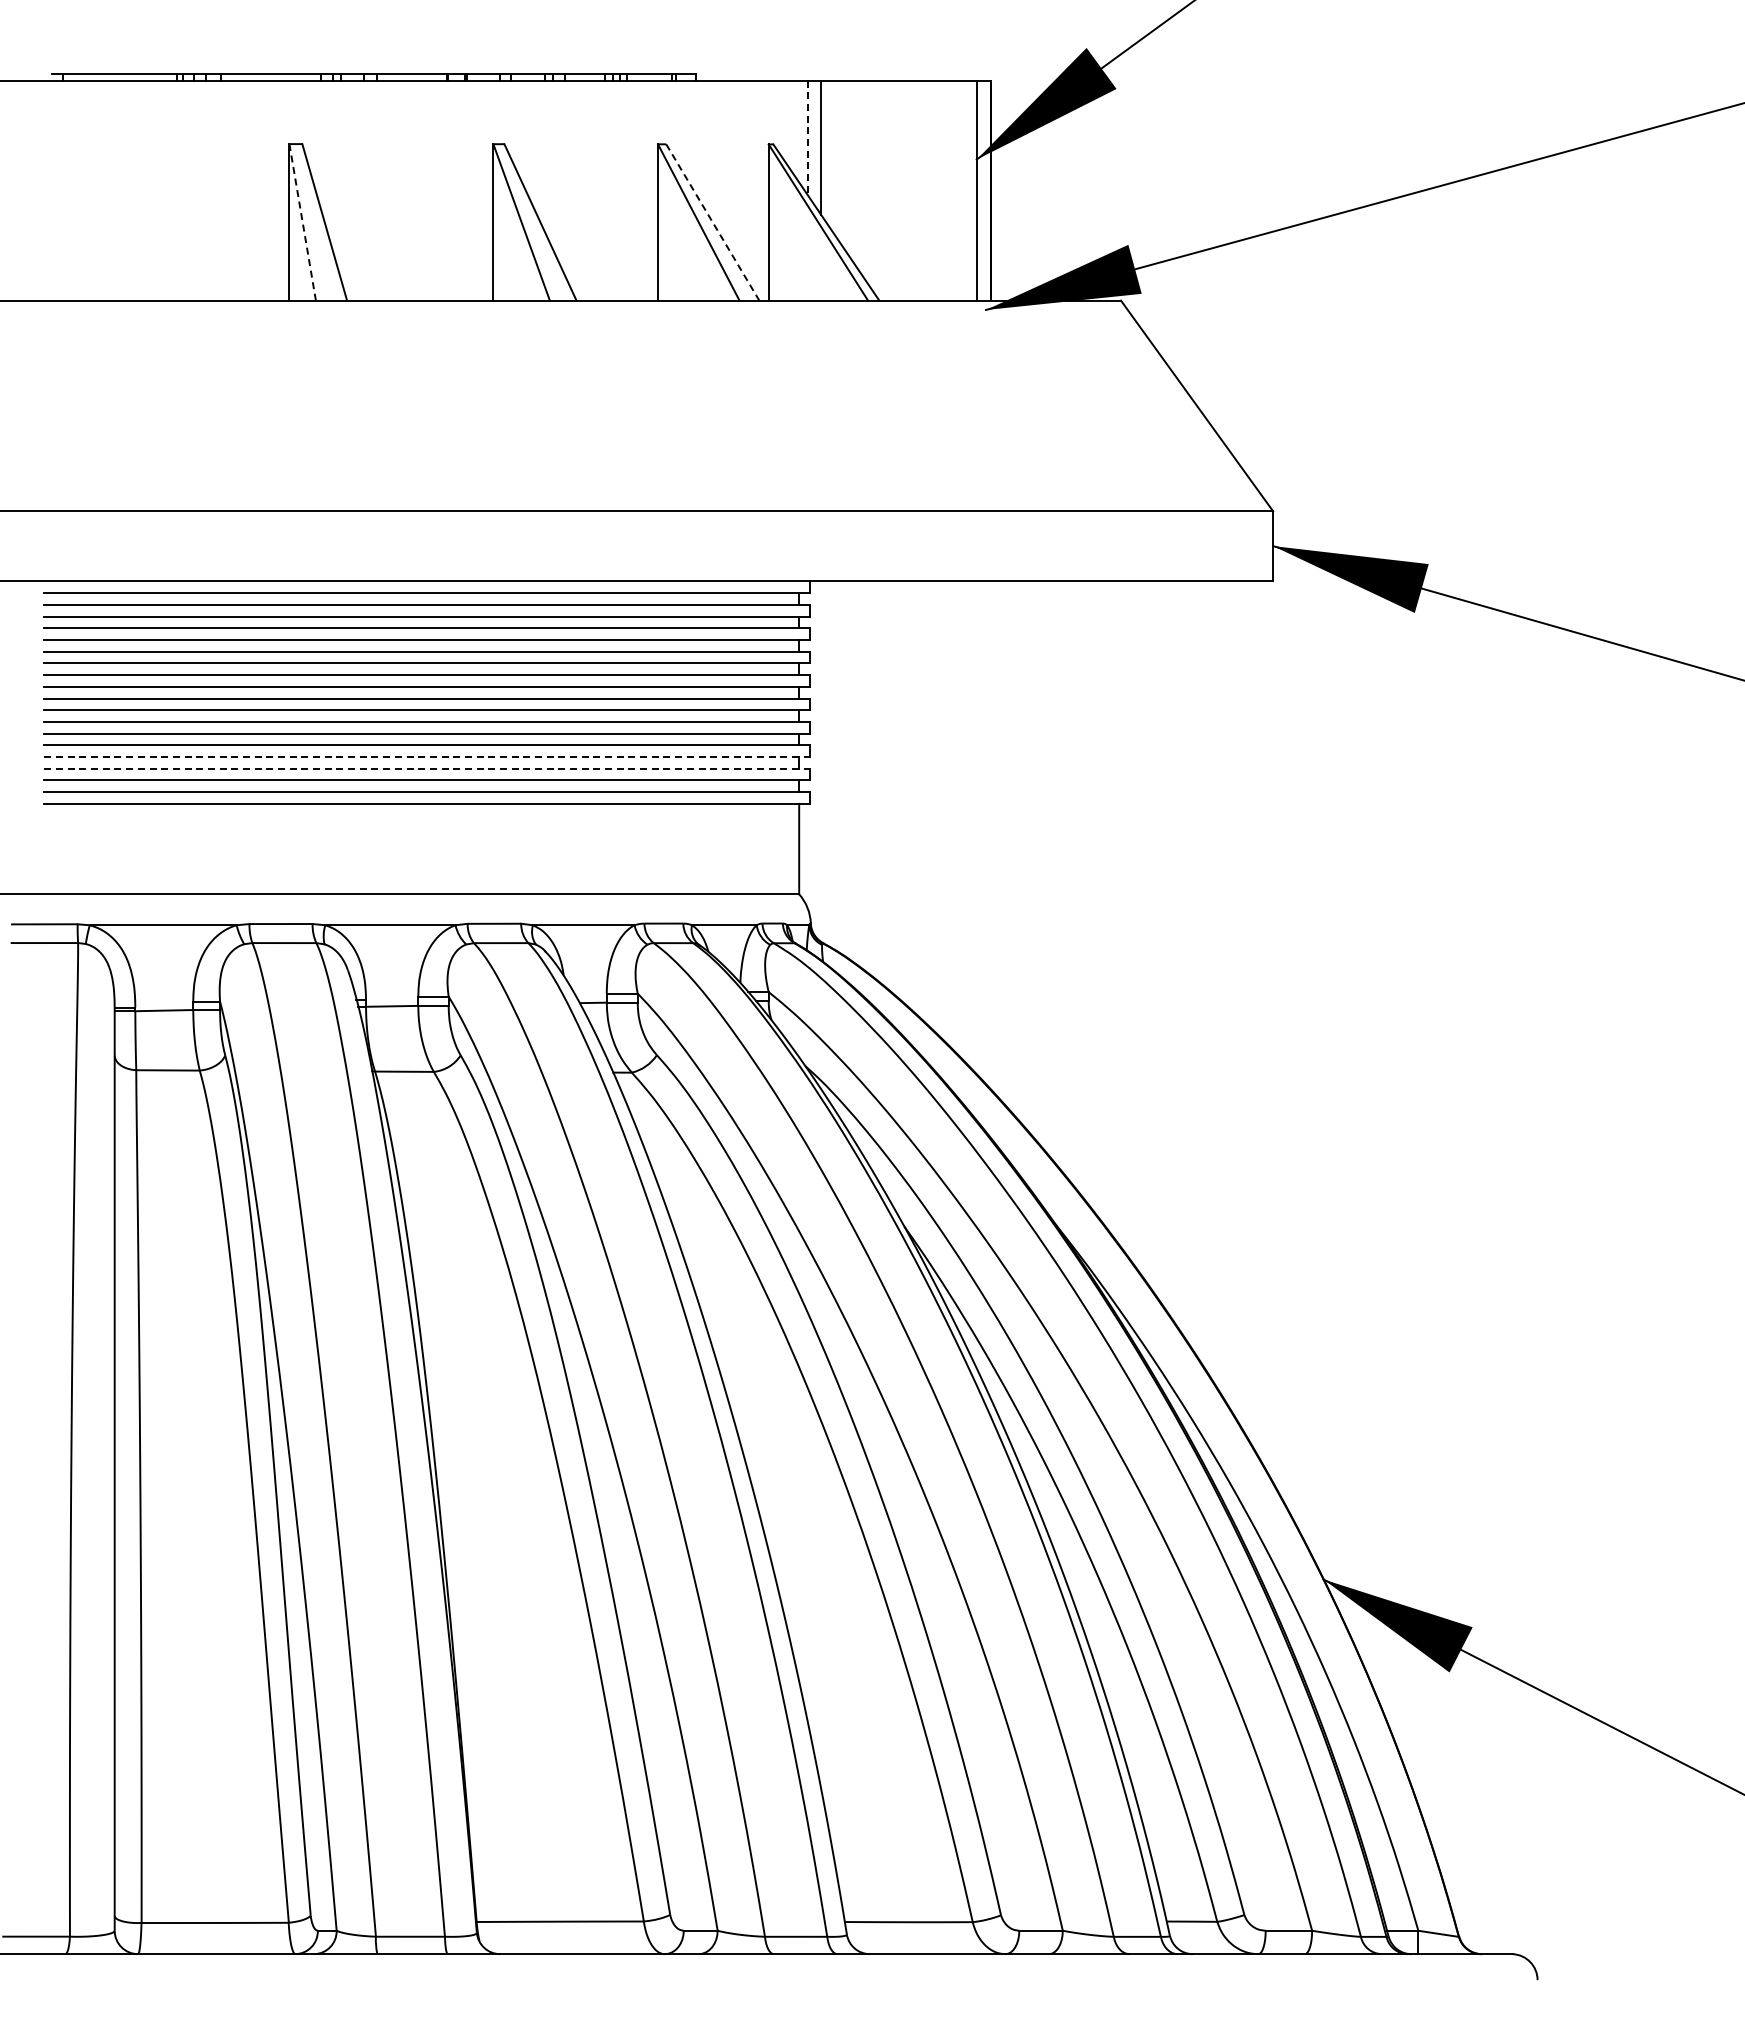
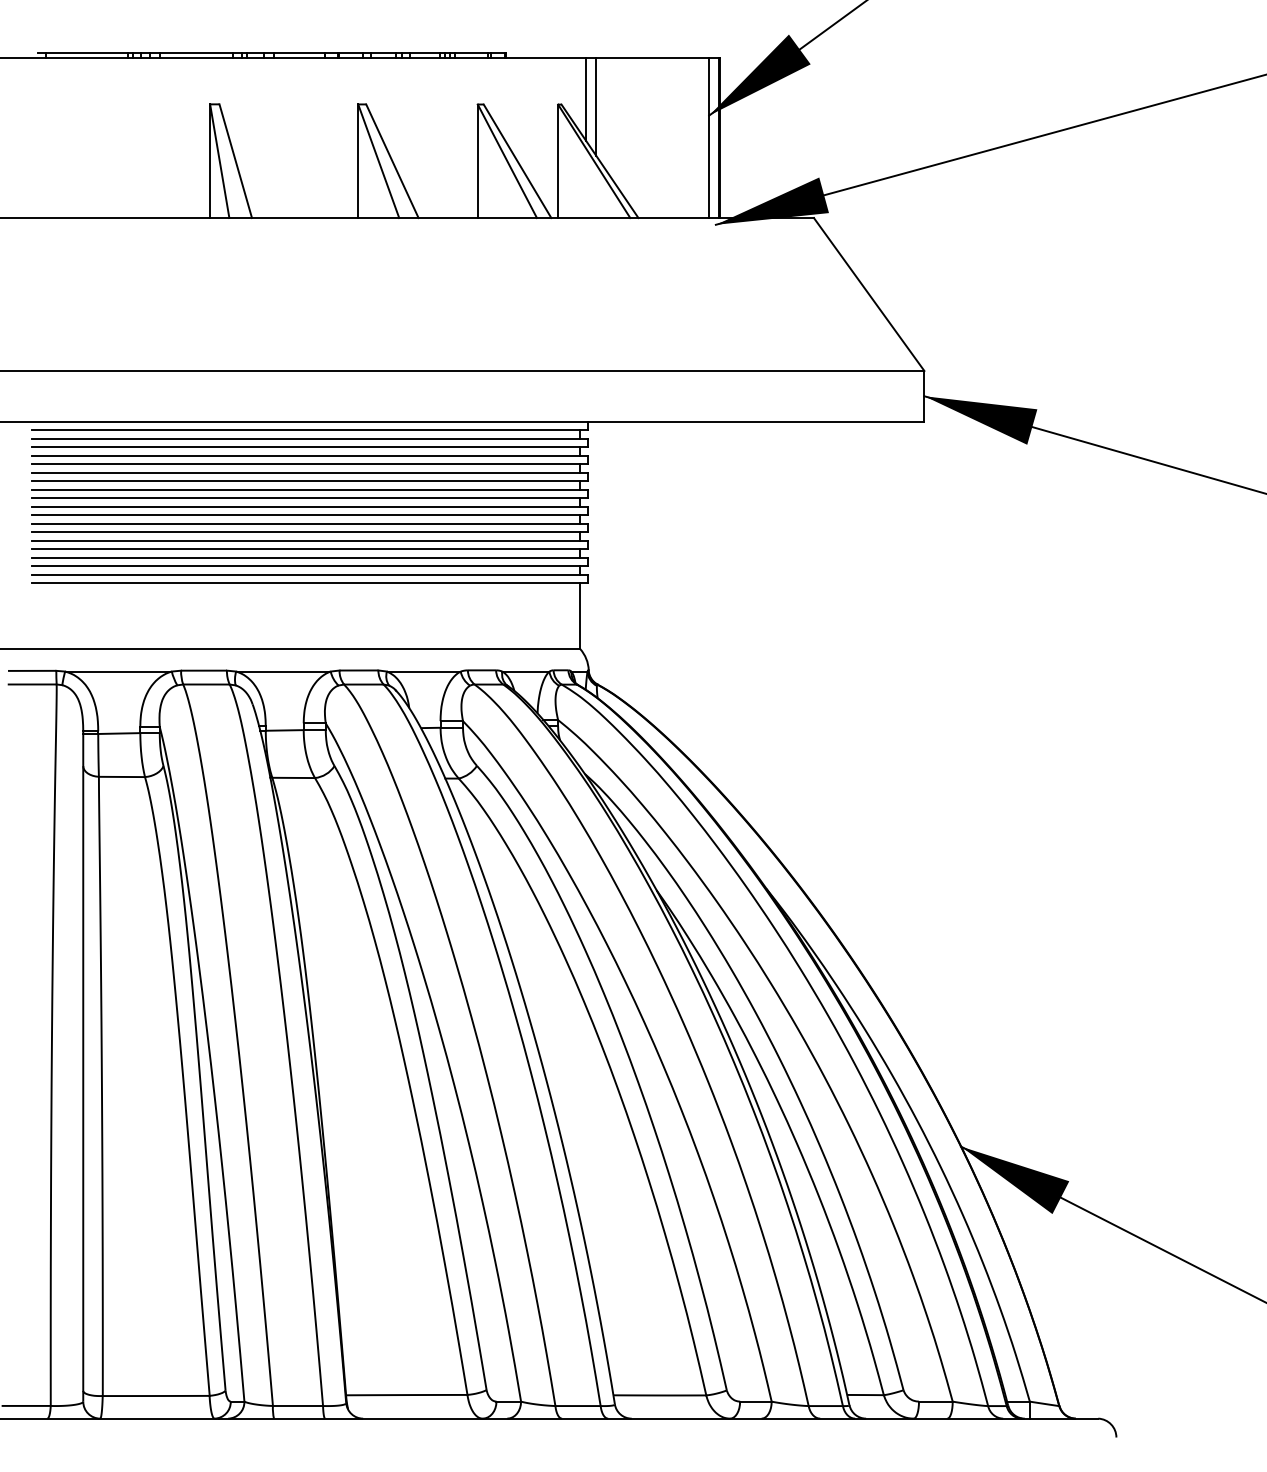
line: (807, 138) -> (586, 100), dashed -> solid
line: (302, 221) -> (219, 160), dashed -> solid
line: (712, 222) -> (517, 161), dashed -> solid
line: (427, 757) -> (310, 549), dashed -> solid
line: (427, 768) -> (310, 557), dashed -> solid

